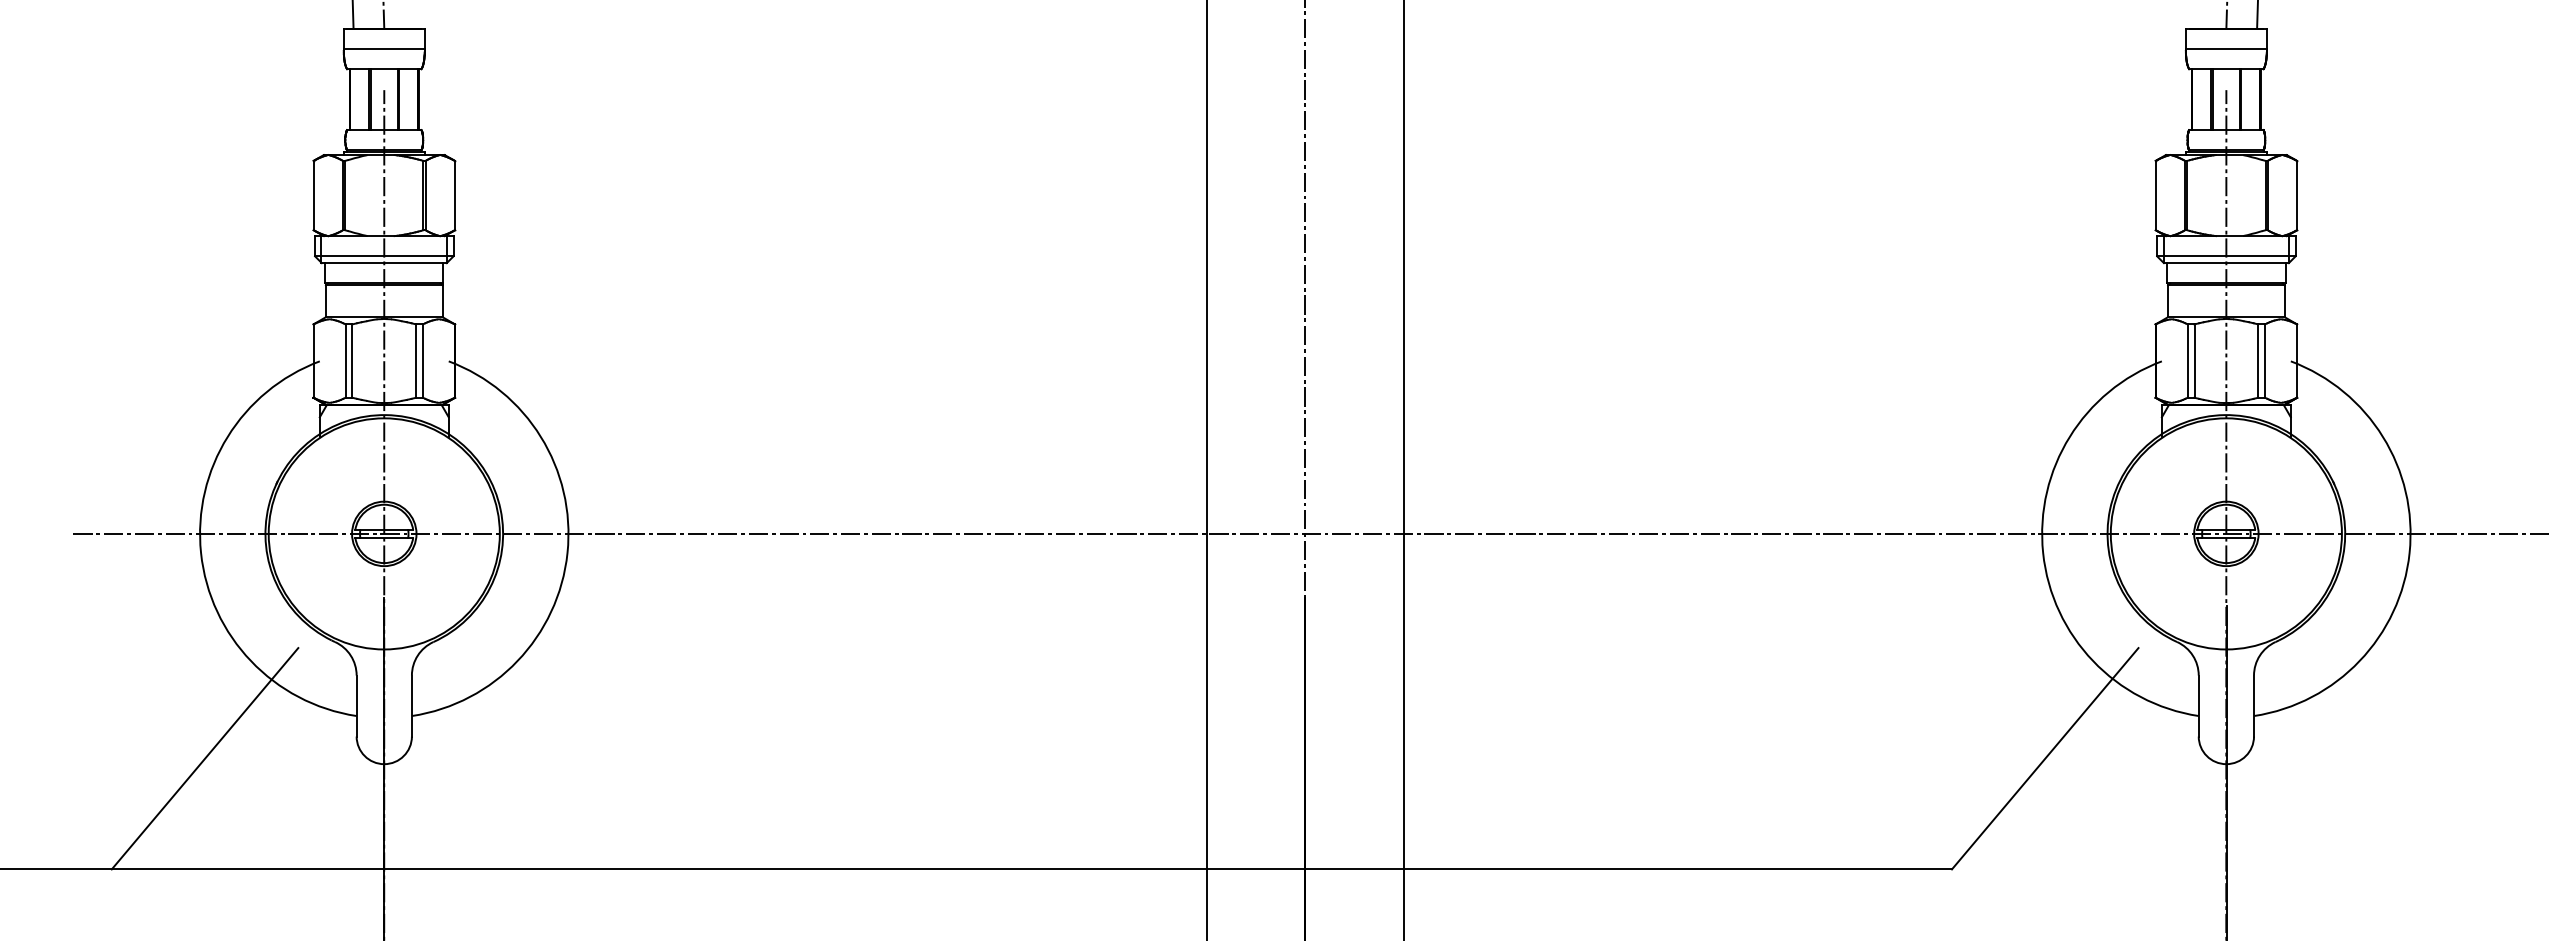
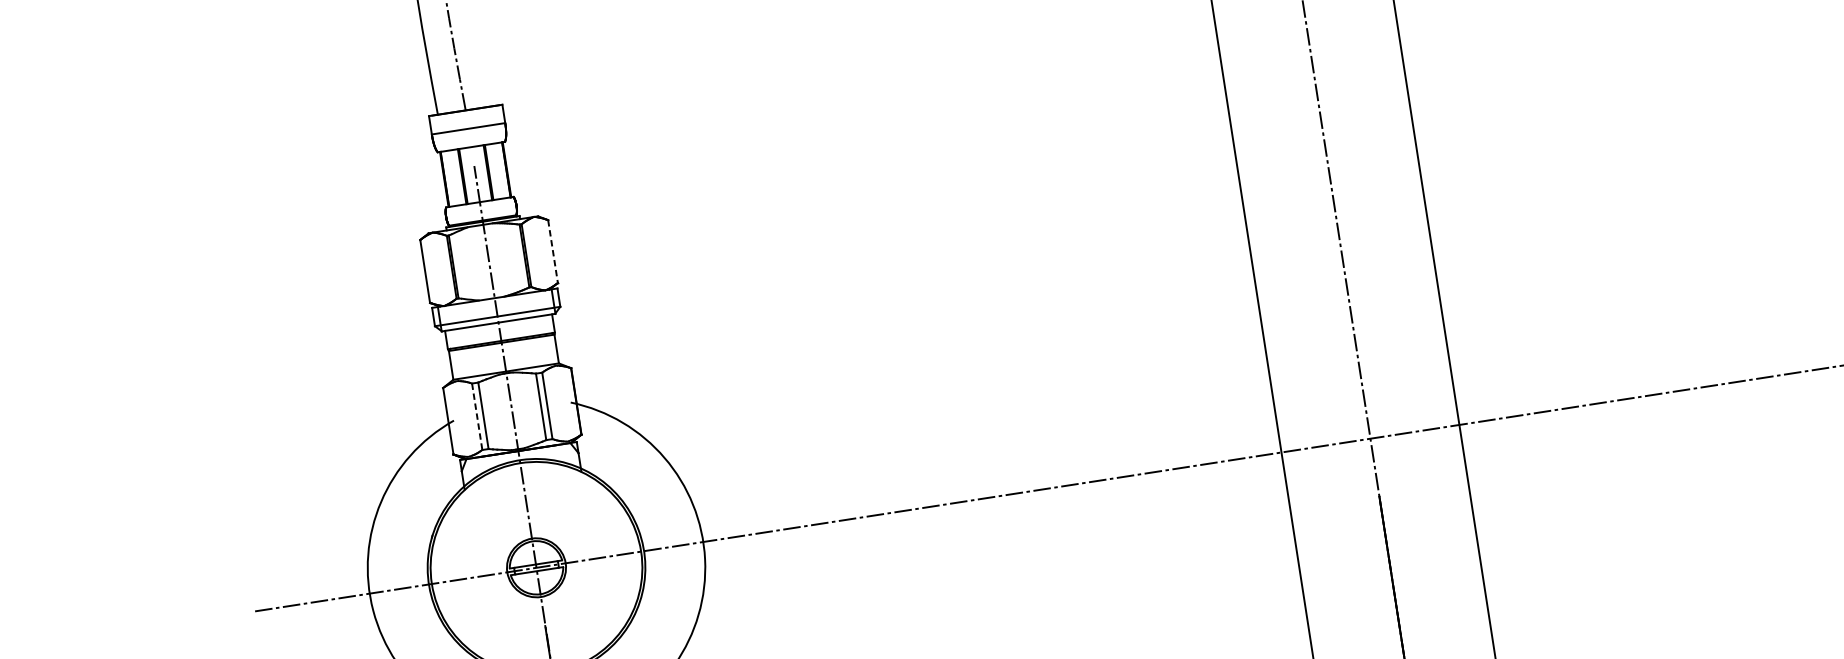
line: (454, 195) -> (552, 251), solid -> dashed
line: (345, 361) -> (477, 417), solid -> dashed

